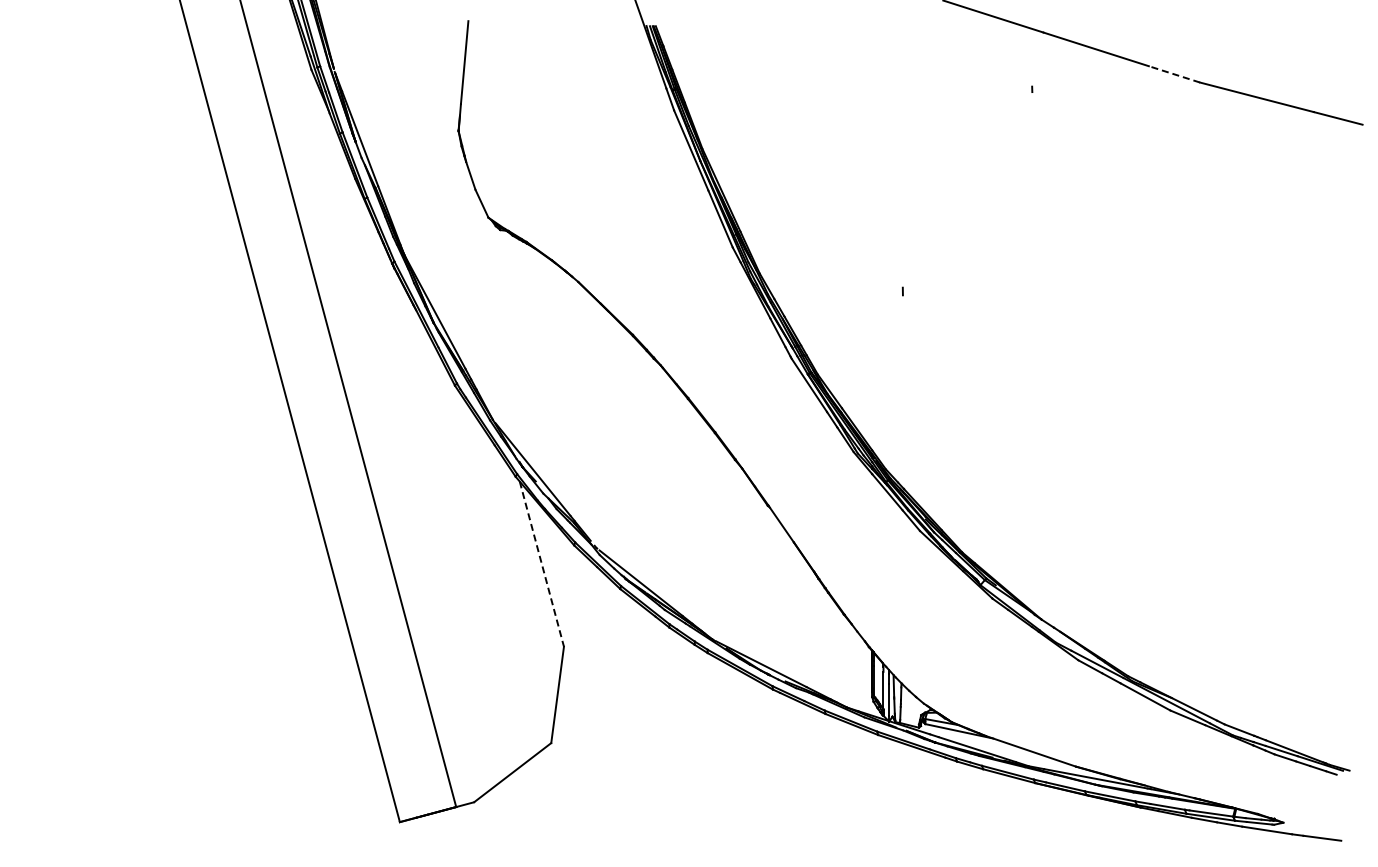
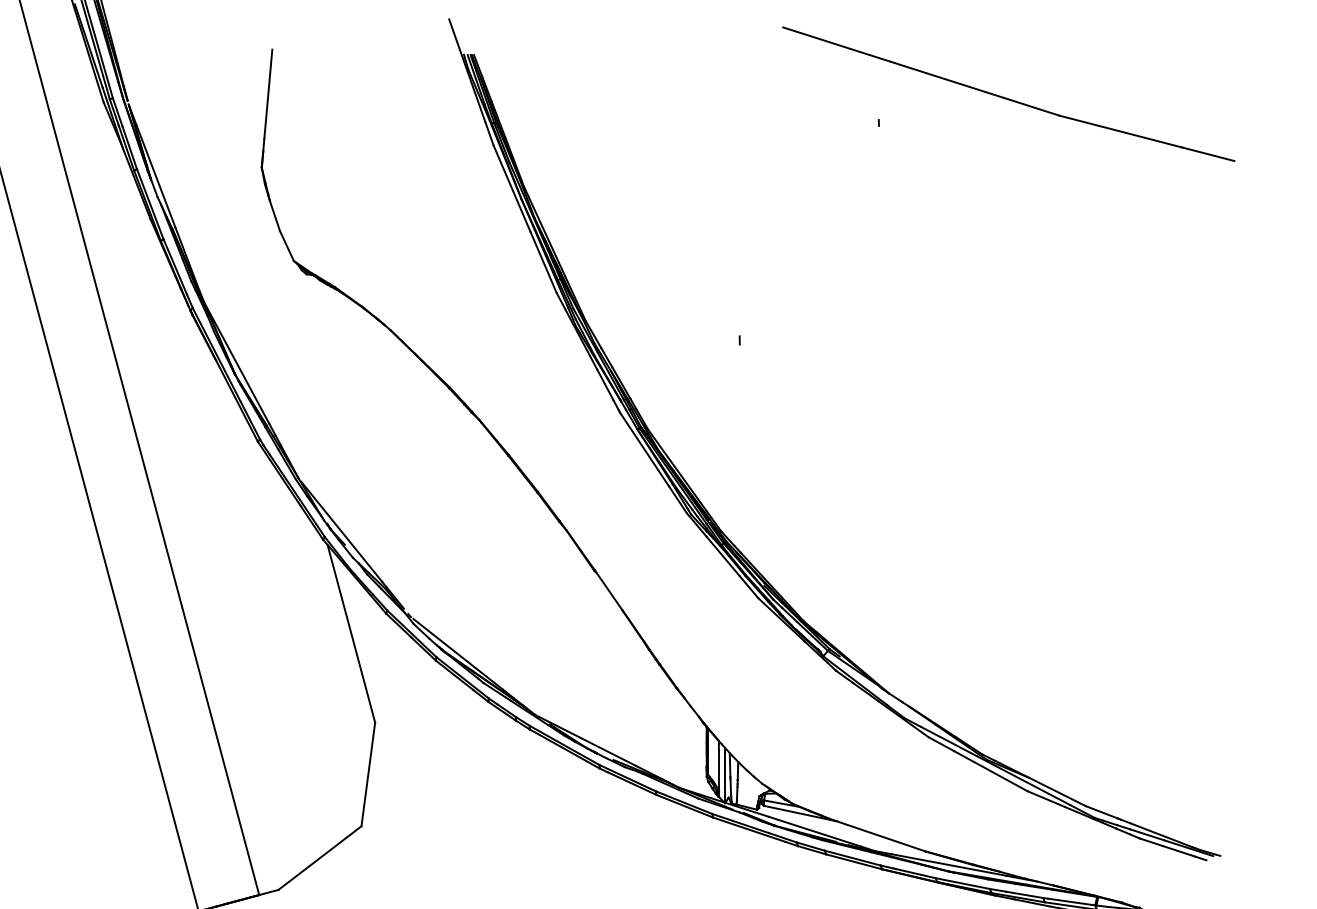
line: (1174, 74) -> (1031, 106), dashed -> solid
line: (541, 564) -> (350, 634), dashed -> solid

